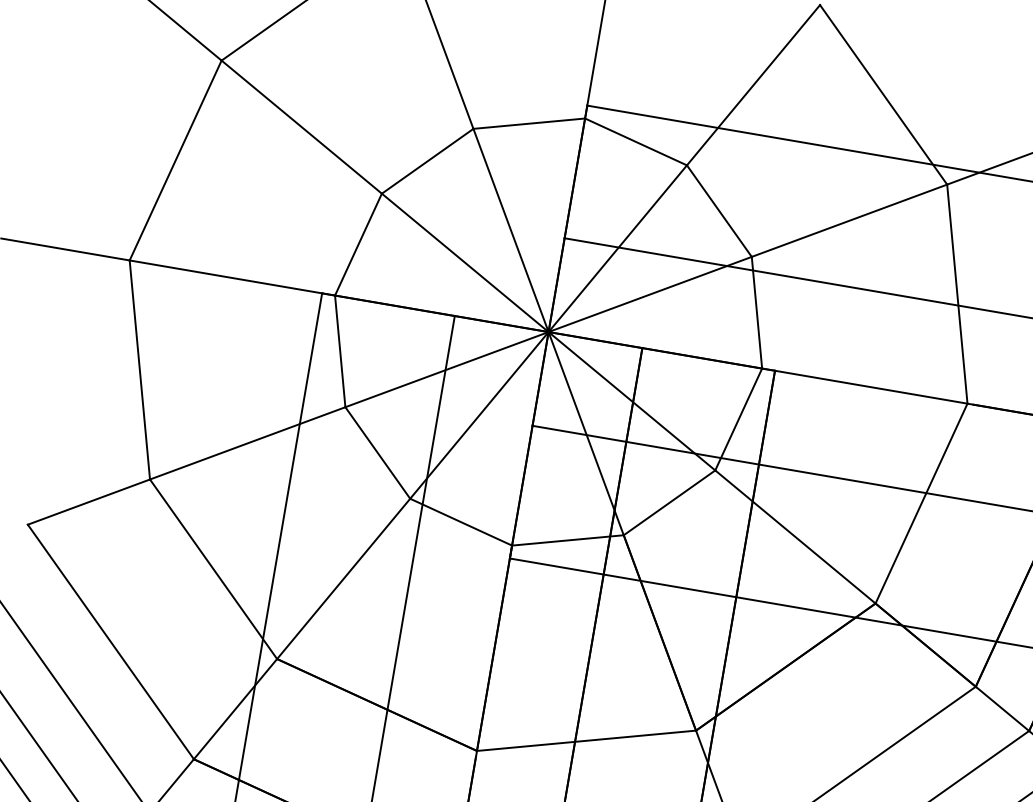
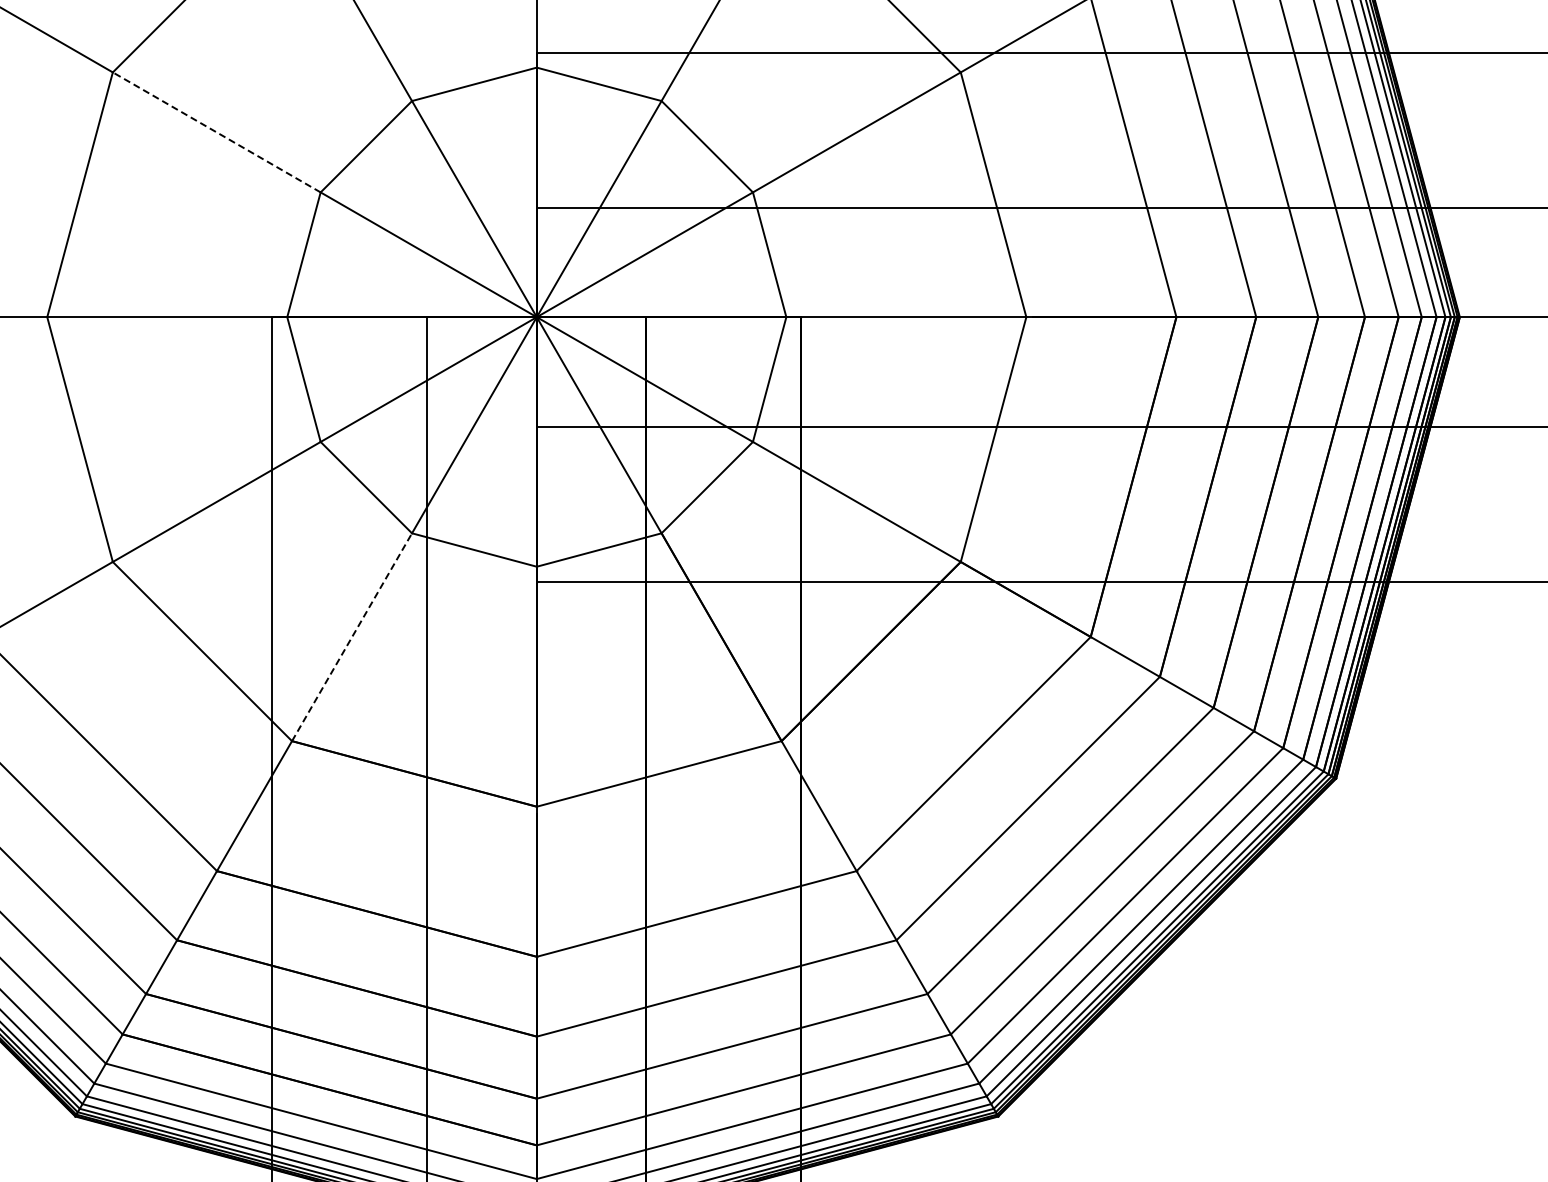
line: (301, 127) -> (216, 132), solid -> dashed
line: (344, 579) -> (352, 637), solid -> dashed

